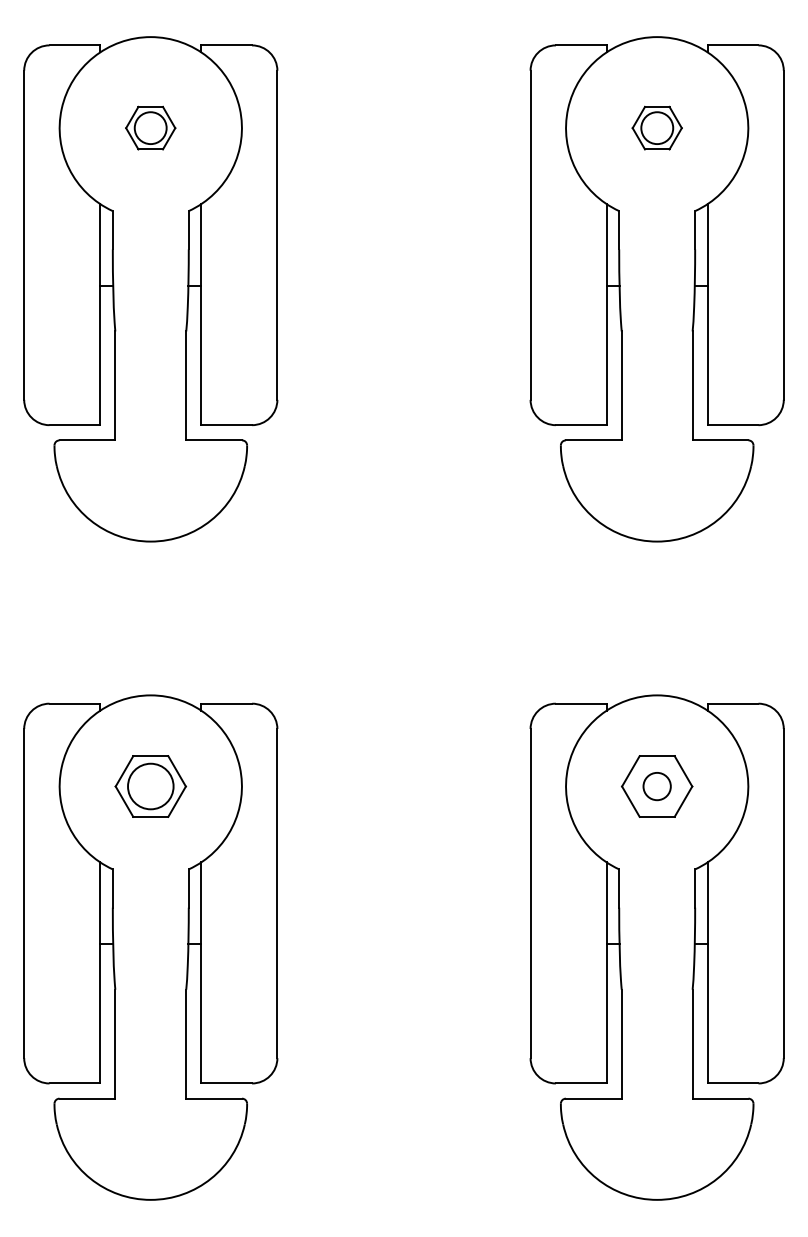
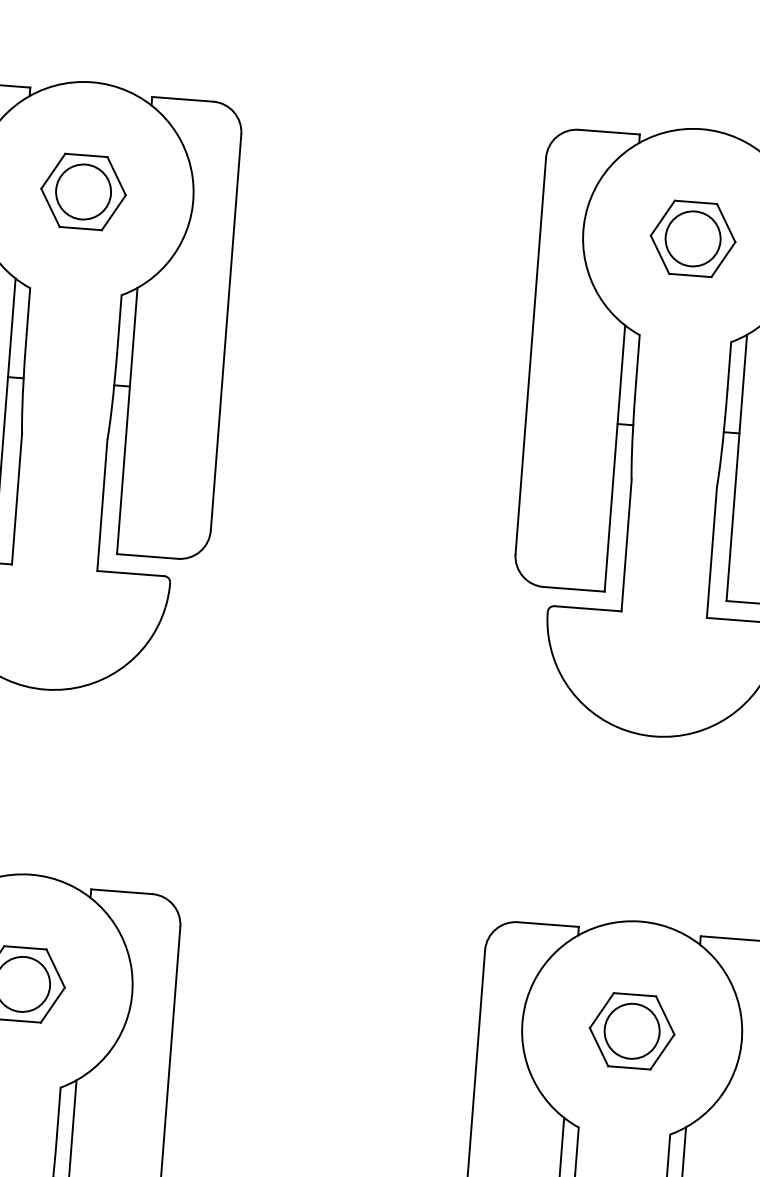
part: (150, 127) -> (83, 191), size x1.43
part: (657, 127) -> (693, 238), size x1.43
circle: (656, 786) -> (631, 1031), size x1.67

